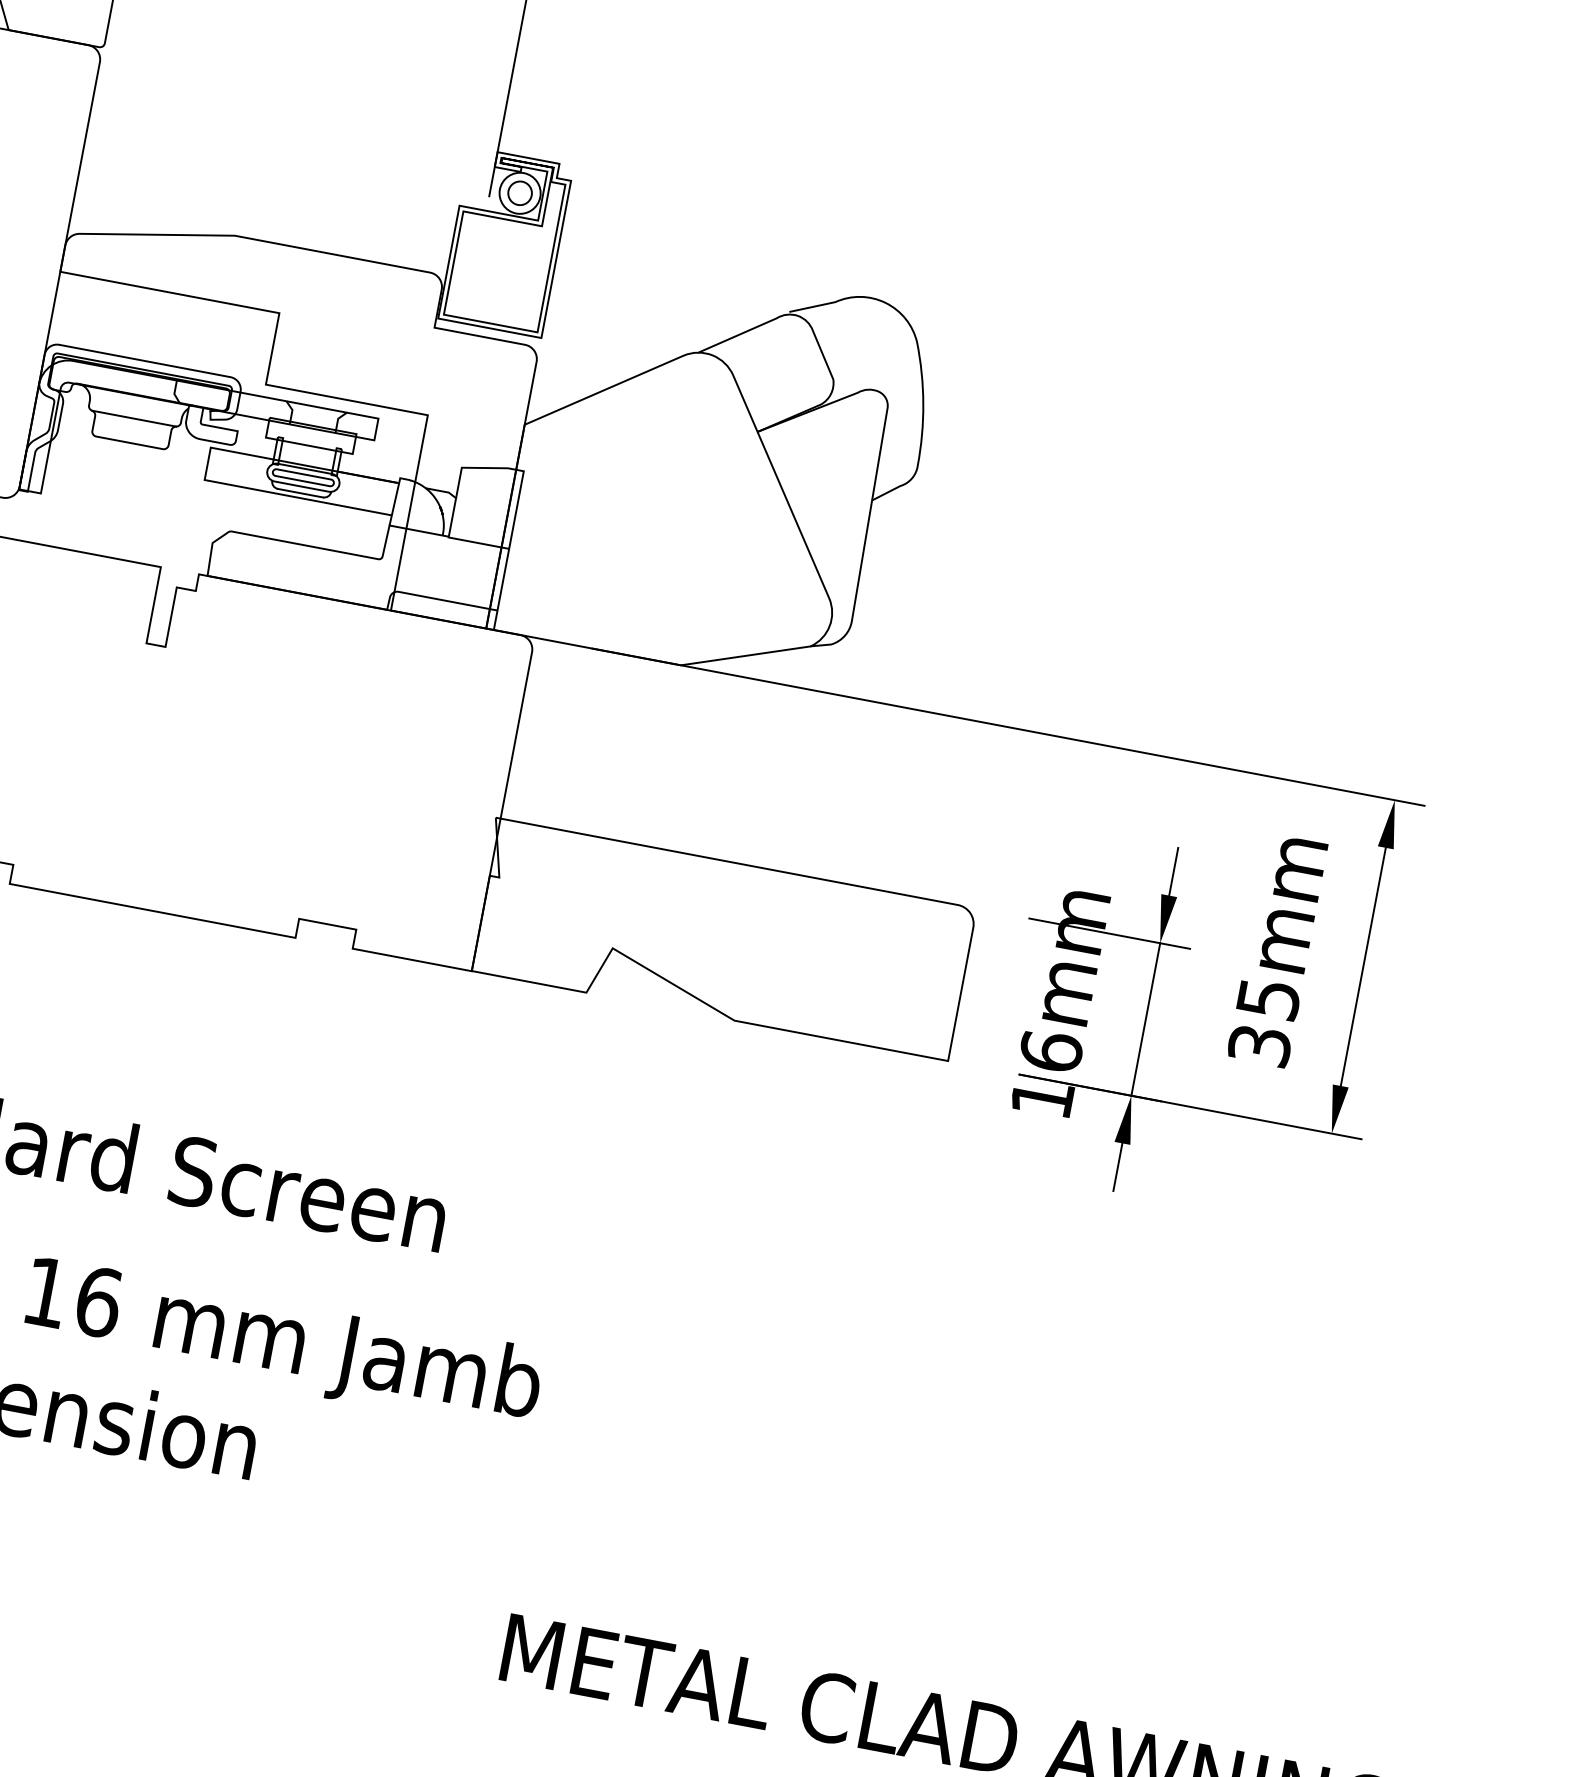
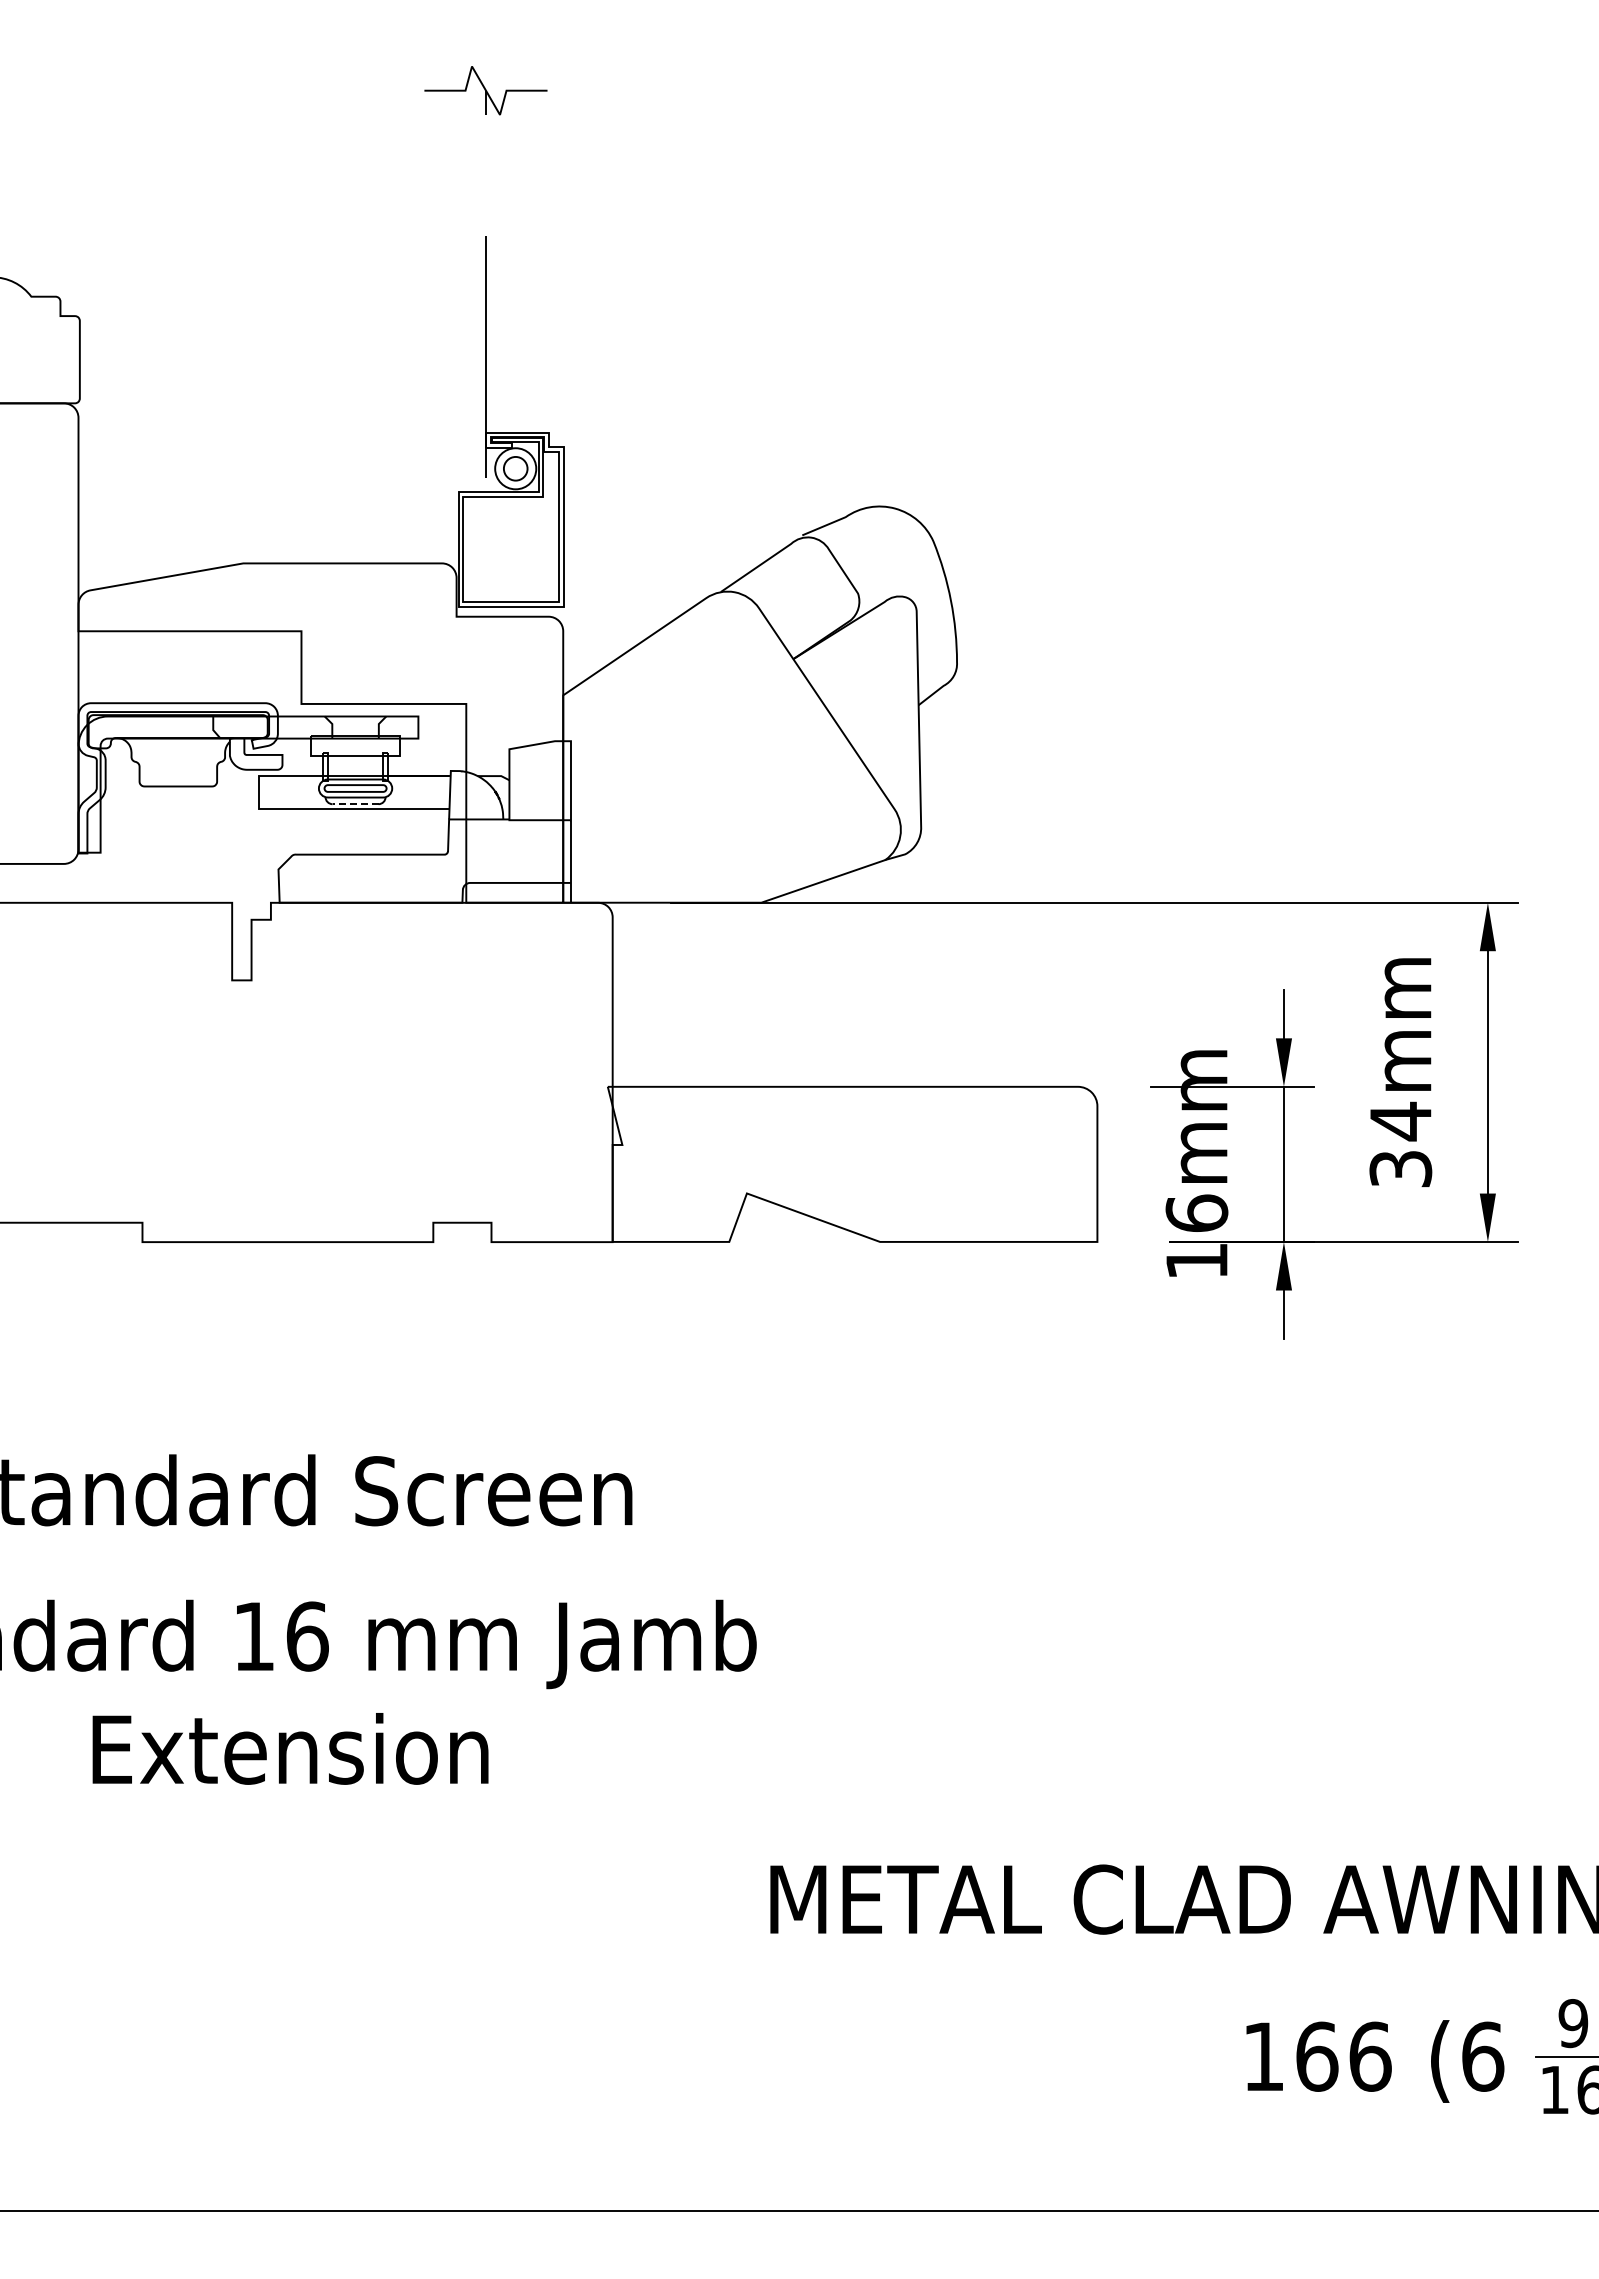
line: (134, 418) -> (178, 761), removed
line: (300, 493) -> (355, 804), solid -> dashed
text: (1269, 999) -> (1401, 1121), 35mm -> 34mm

